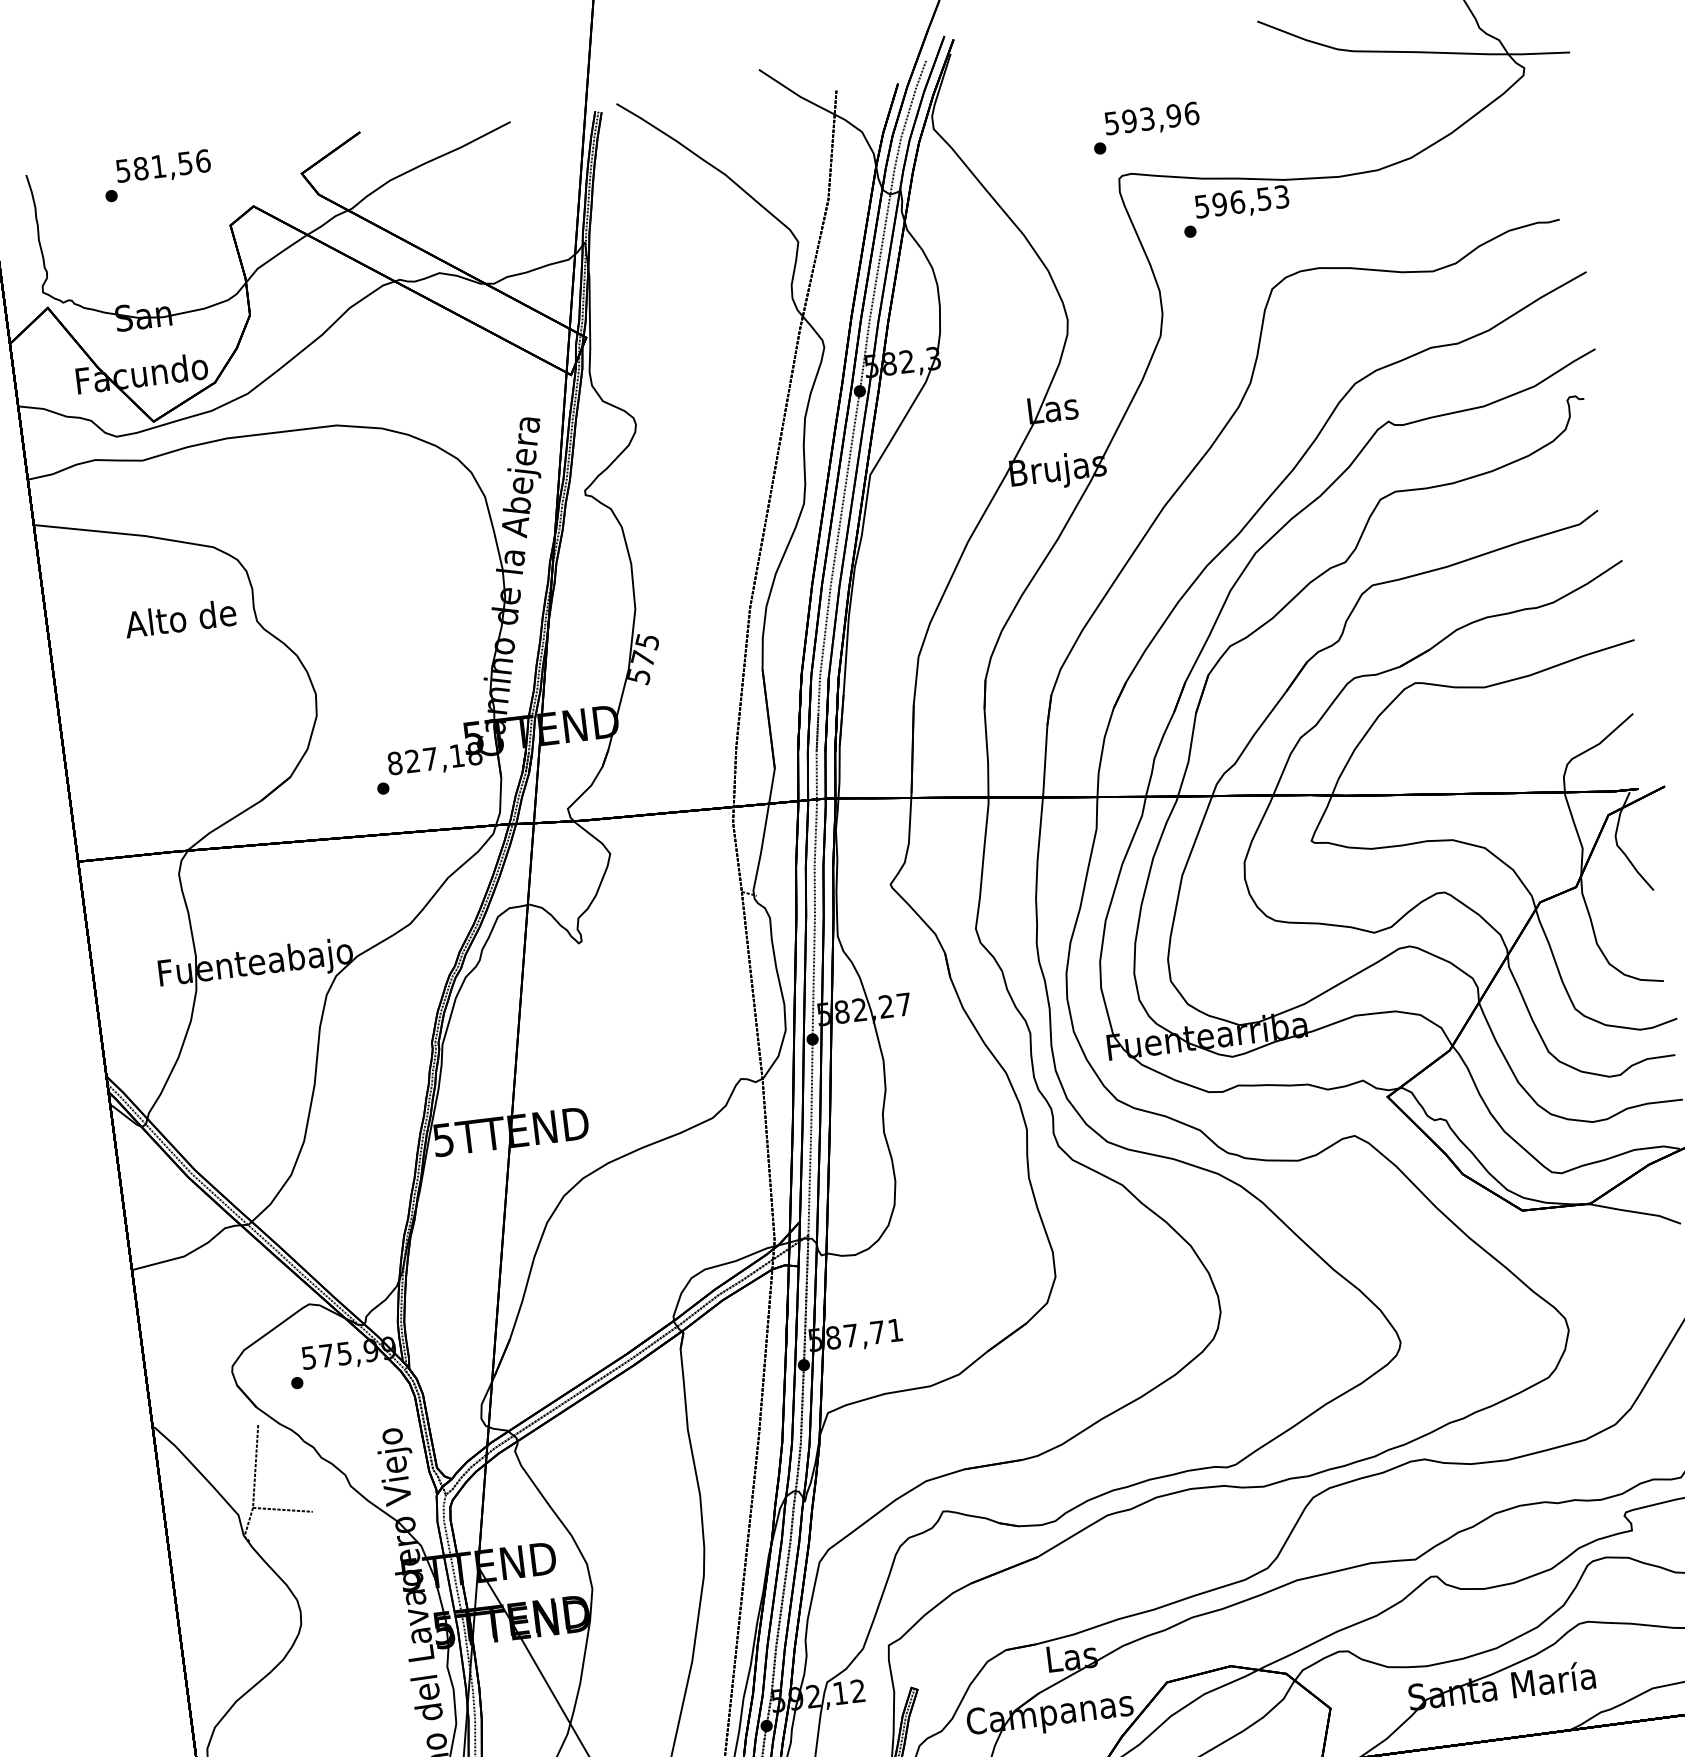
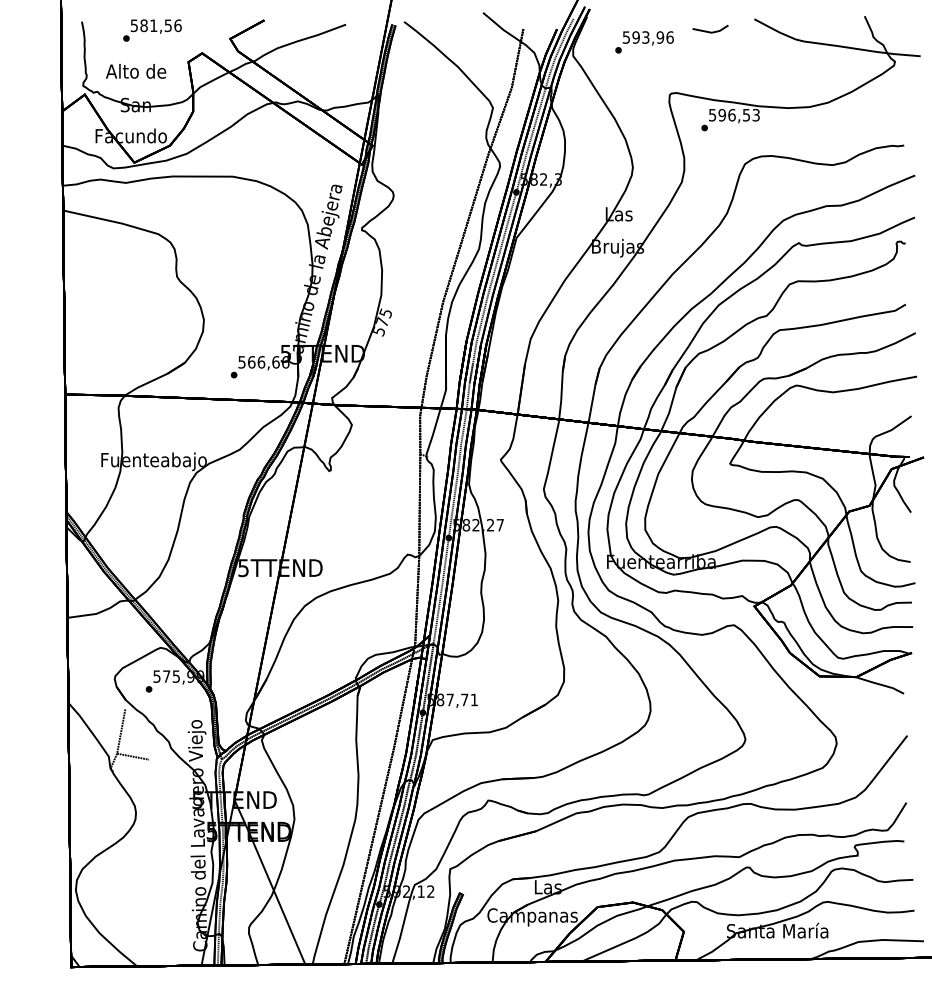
line: (1179, 53) -> (710, 31), added
text: (1145, 128) -> (644, 42), moved
text: (181, 618) -> (136, 71), moved
text: (434, 759) -> (263, 362), 827,18 -> 566,66

